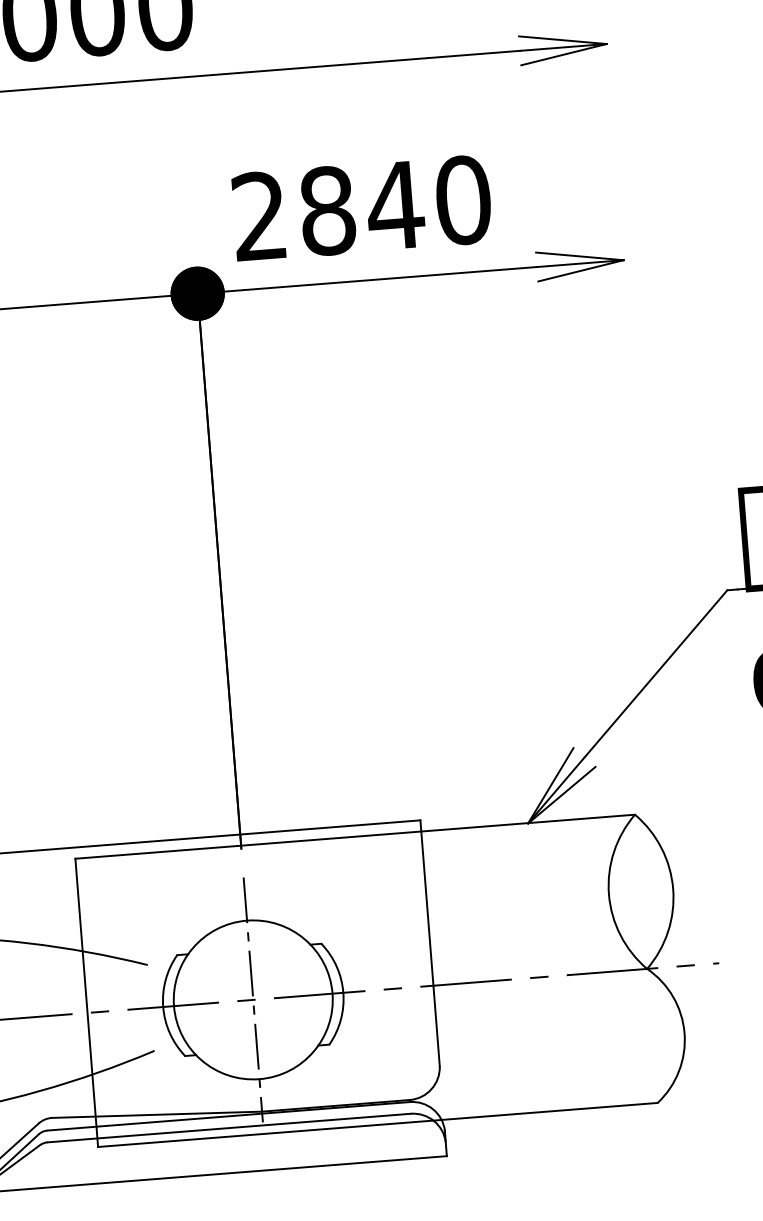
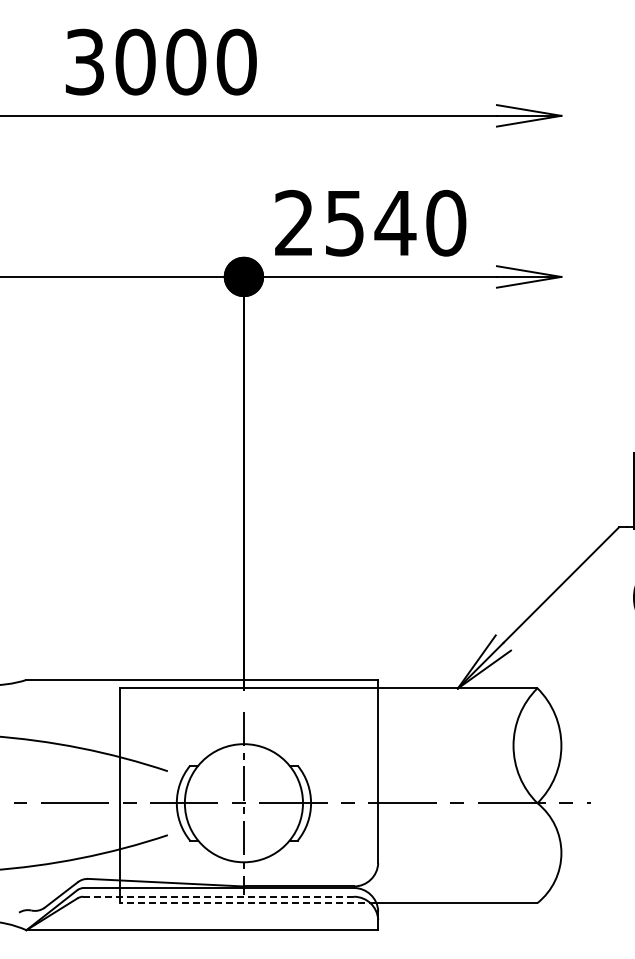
text: (326, 210) -> (344, 222), 2840 -> 2540
line: (228, 1127) -> (218, 896), solid -> dashed
line: (268, 1134) -> (247, 903), solid -> dashed

